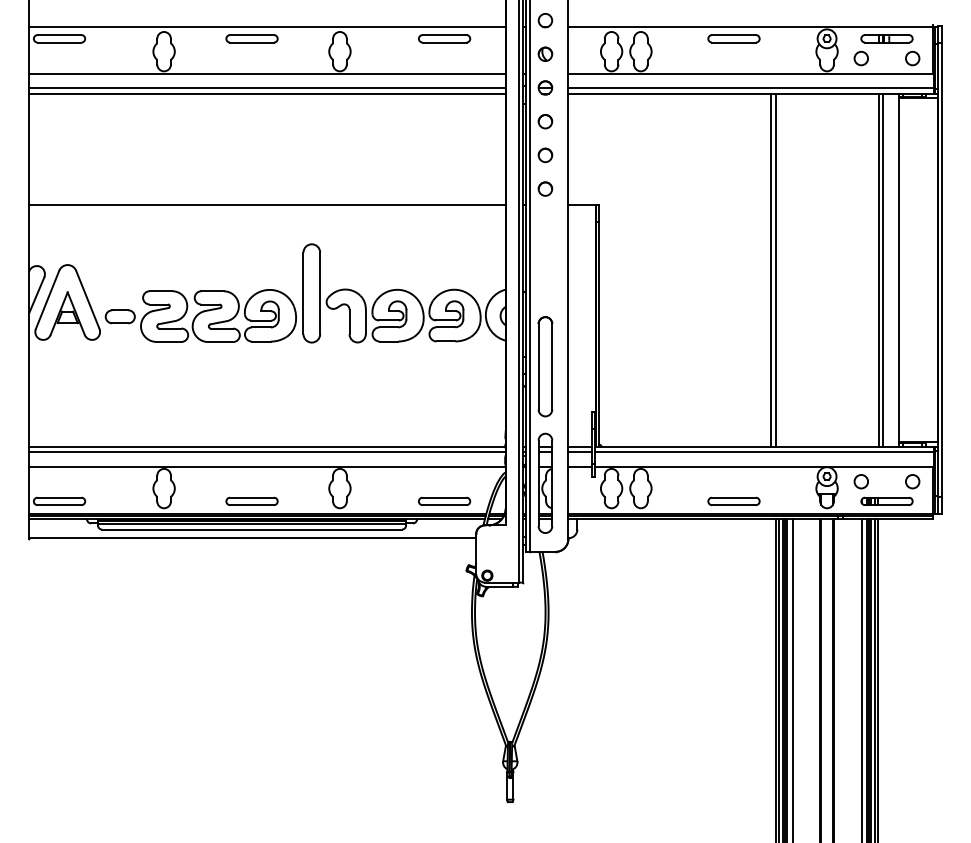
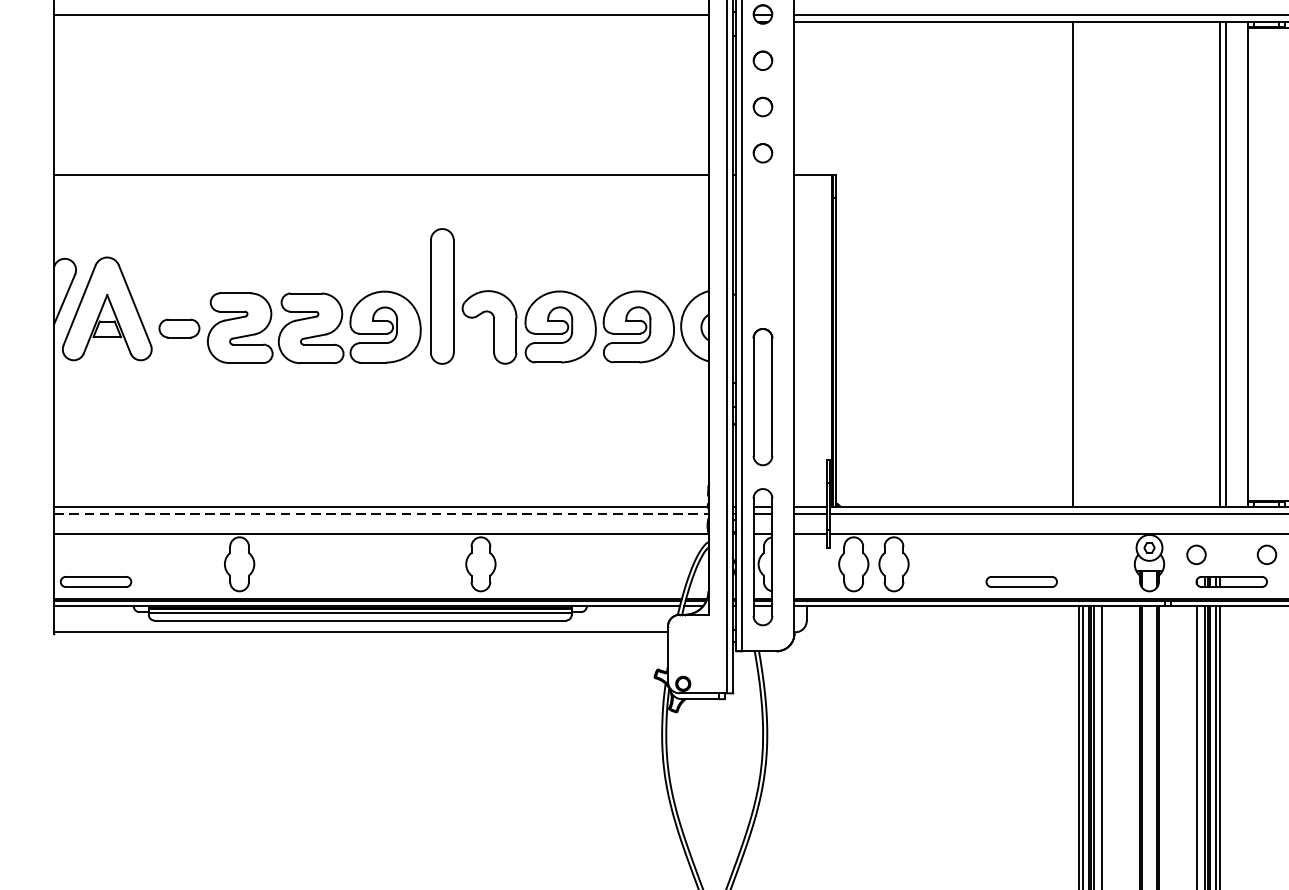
line: (267, 93) -> (381, 22), removed
line: (775, 269) -> (1078, 263), removed
line: (267, 452) -> (381, 514), solid -> dashed
part: (251, 500) -> (359, 580), removed
part: (444, 500) -> (624, 580), removed

